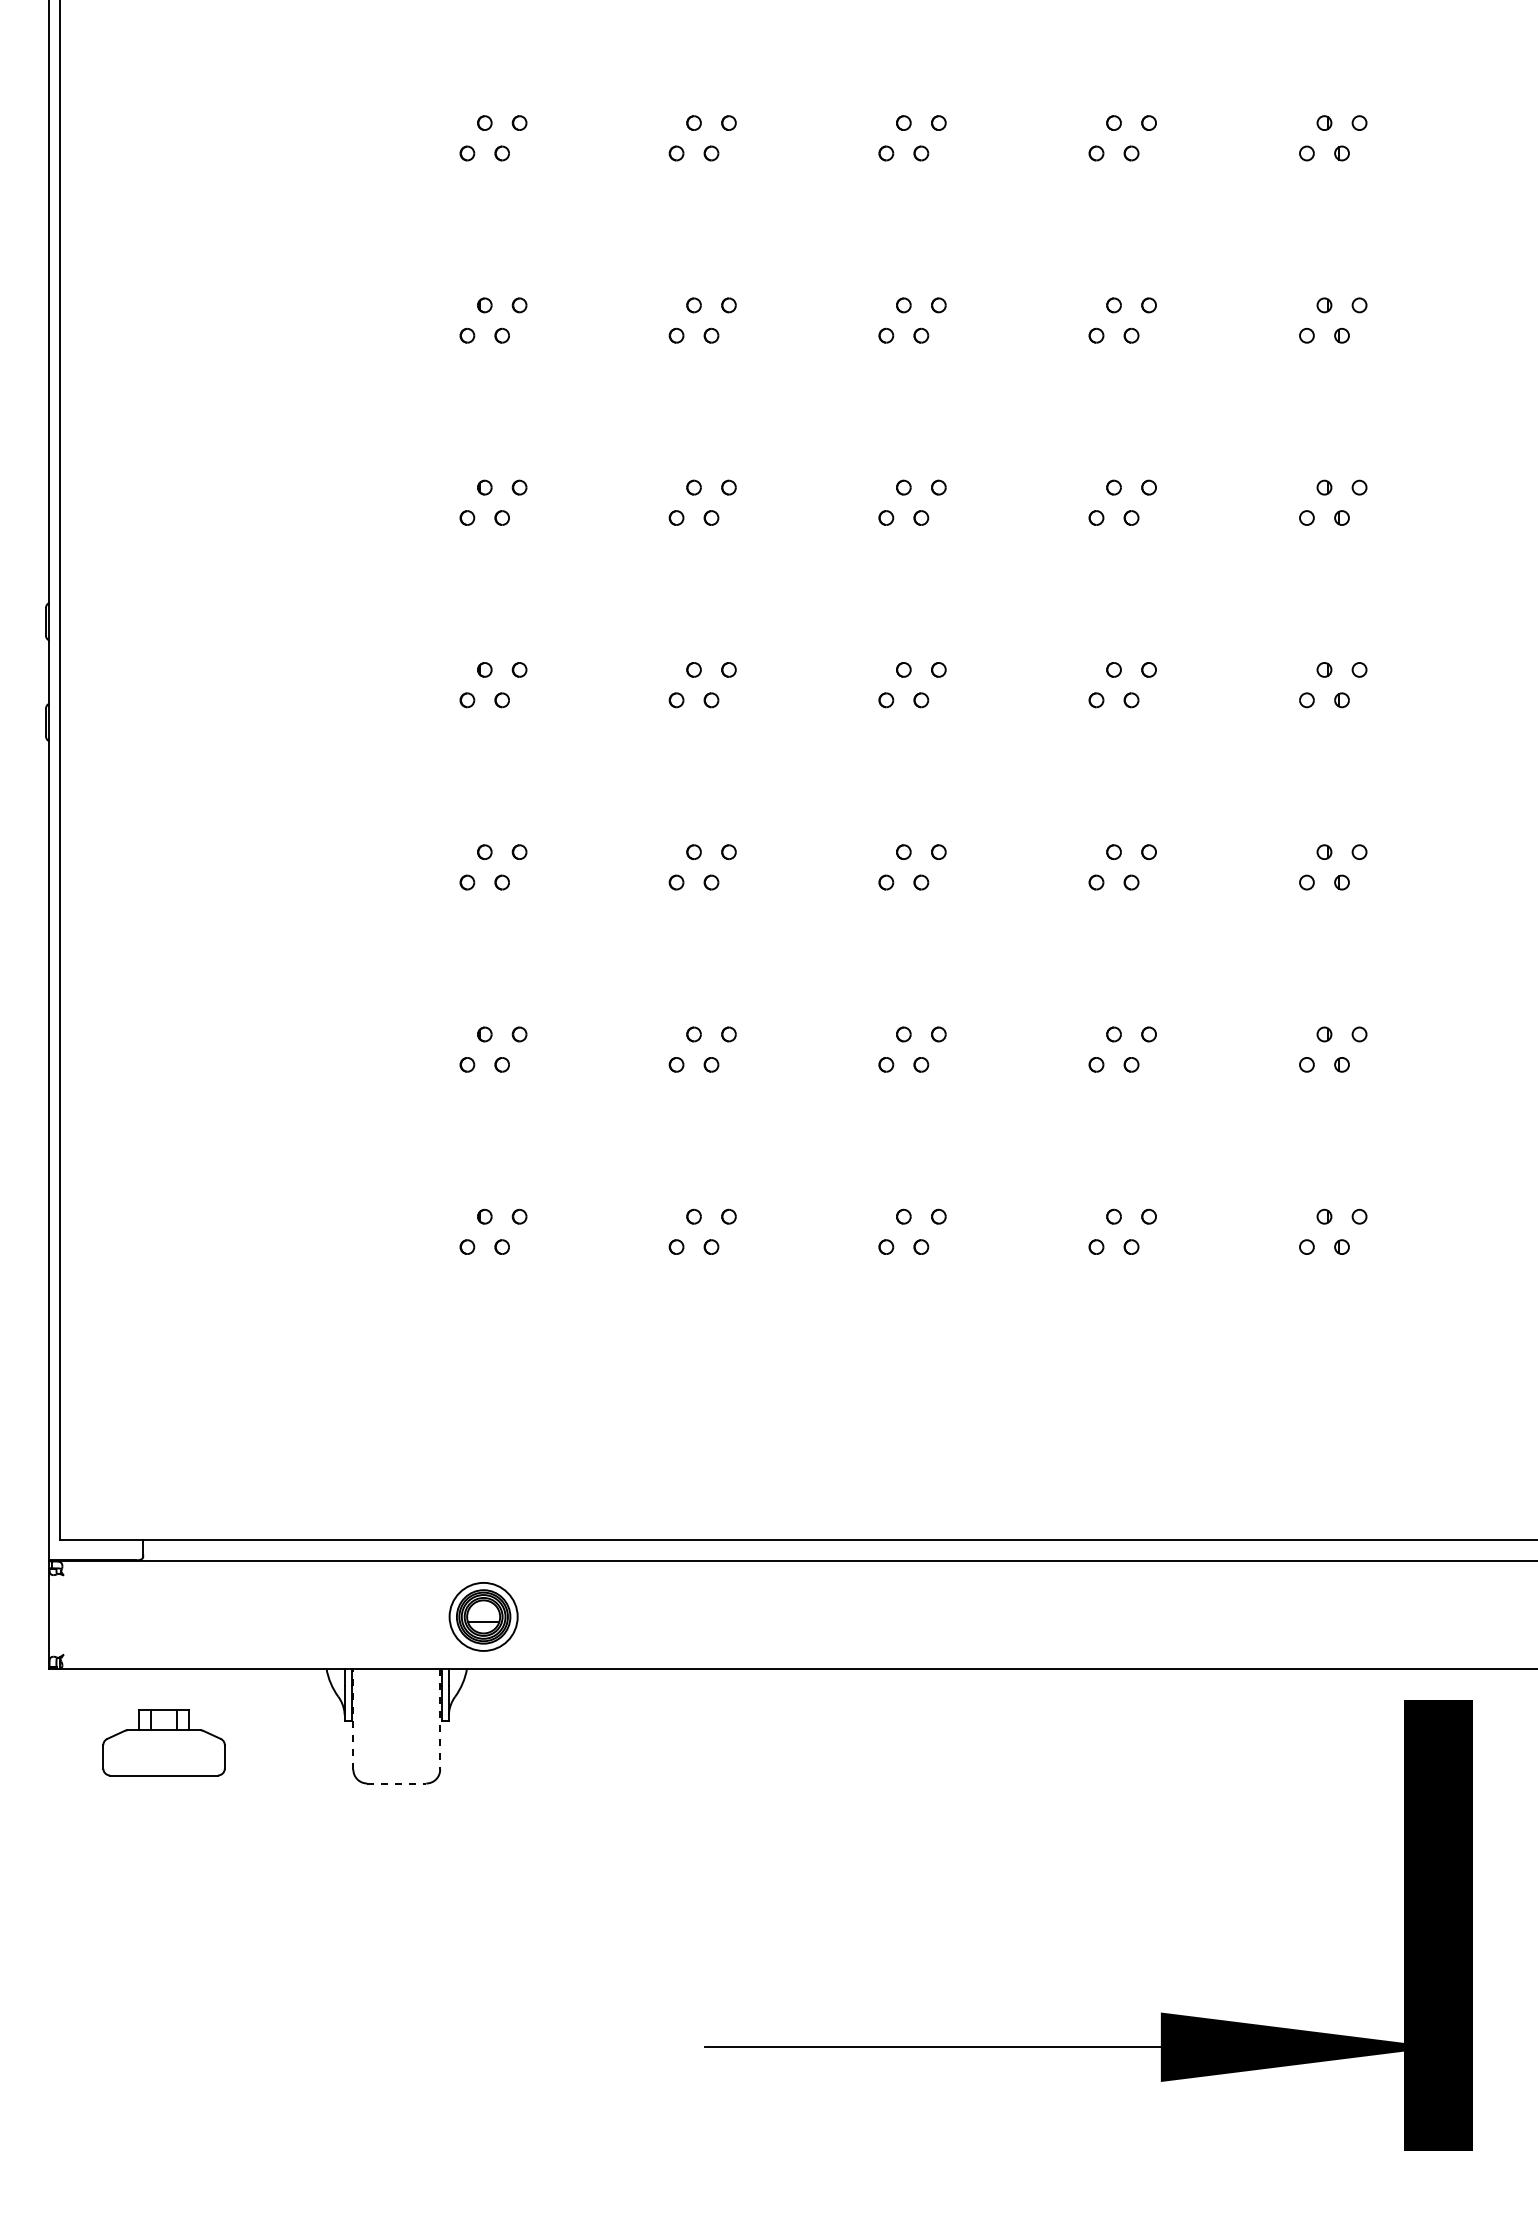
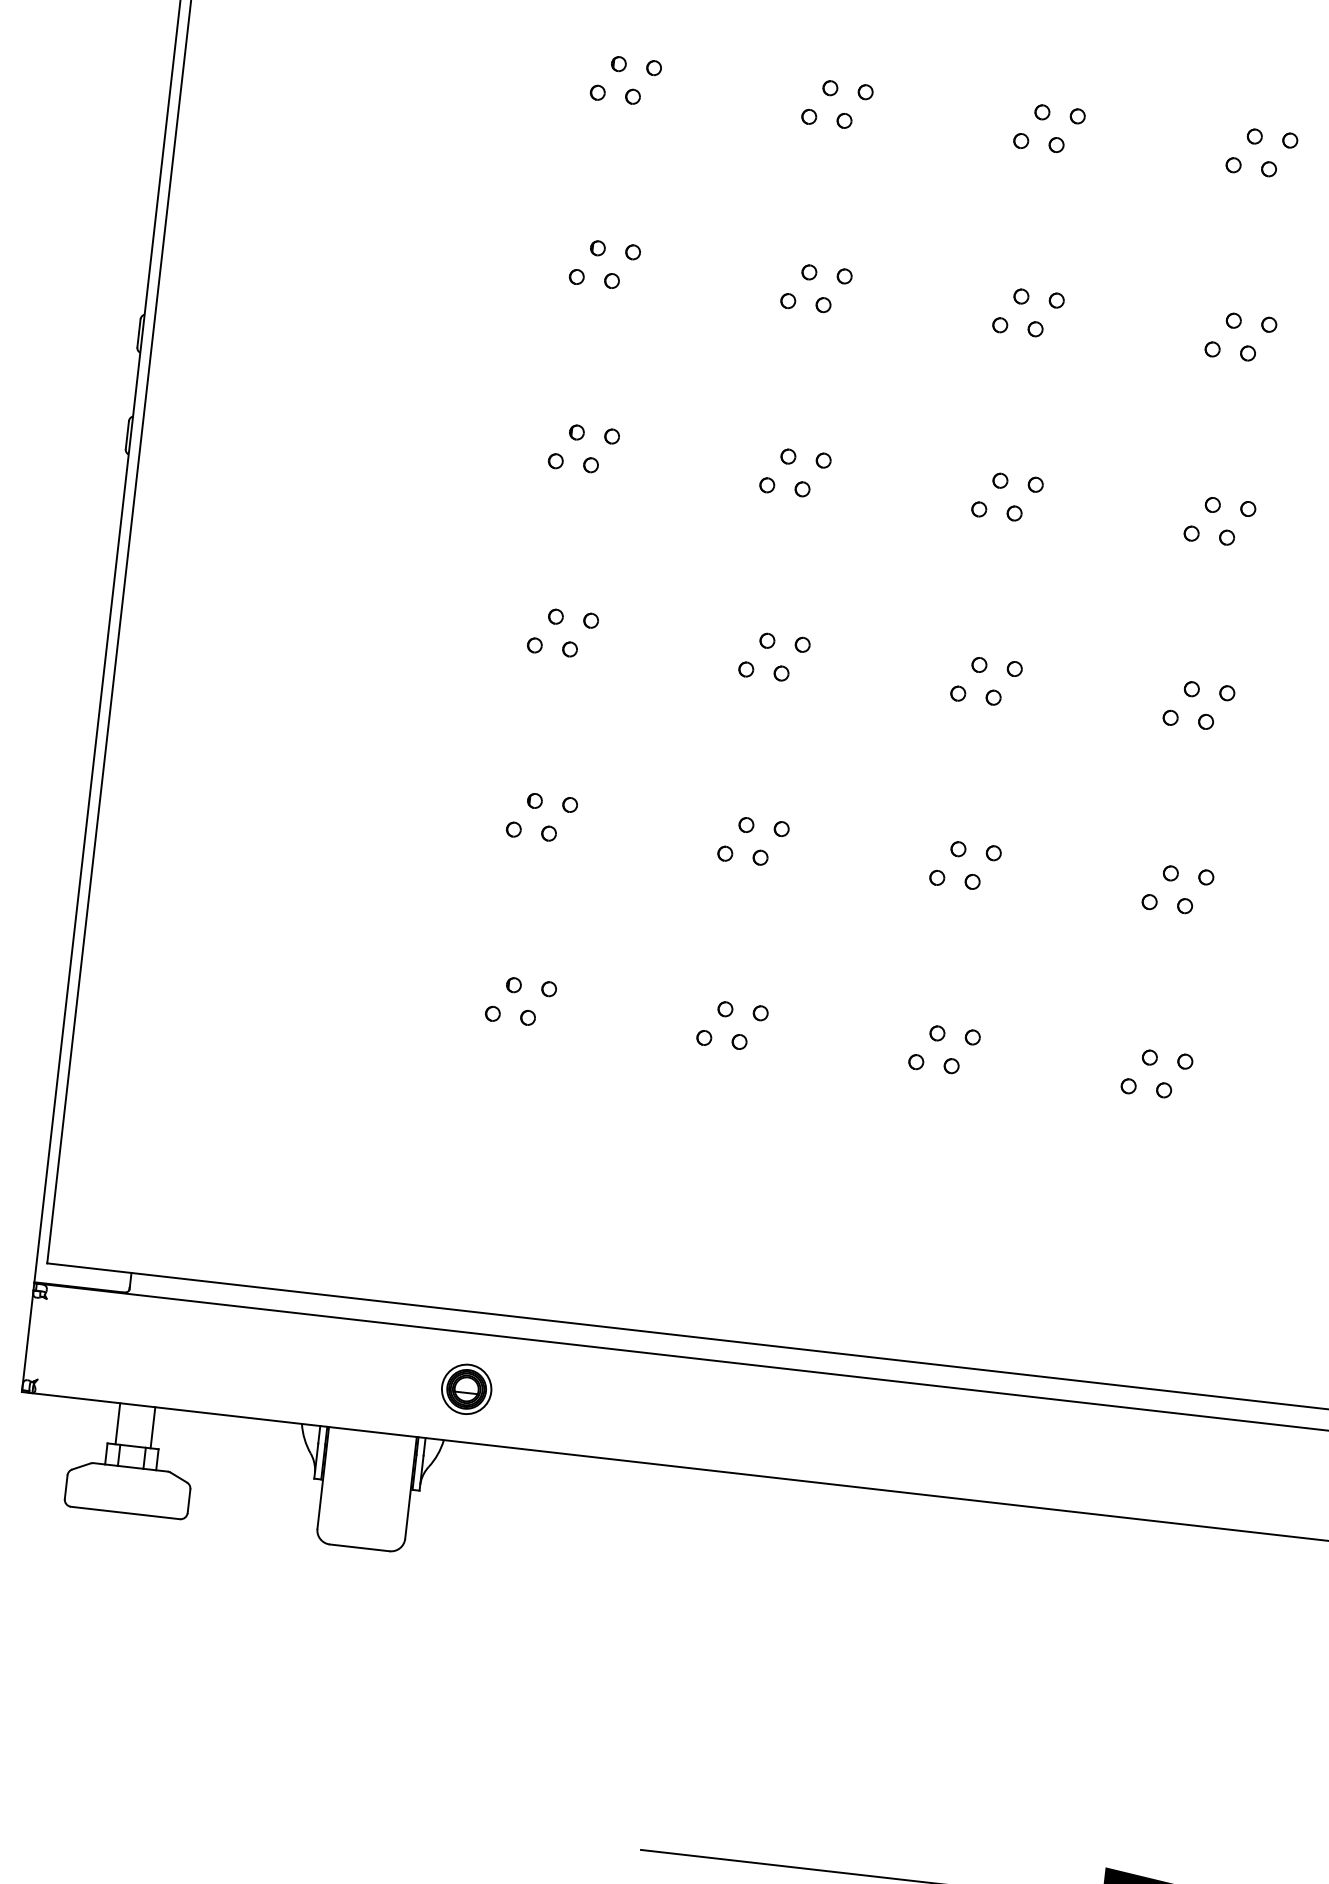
part: (483, 1616) -> (466, 1389), size x0.71
line: (146, 1688) -> (117, 1423), added
line: (181, 1688) -> (153, 1427), added
line: (353, 1718) -> (323, 1477), dashed -> solid
line: (440, 1719) -> (411, 1488), dashed -> solid
line: (396, 1783) -> (359, 1547), dashed -> solid

